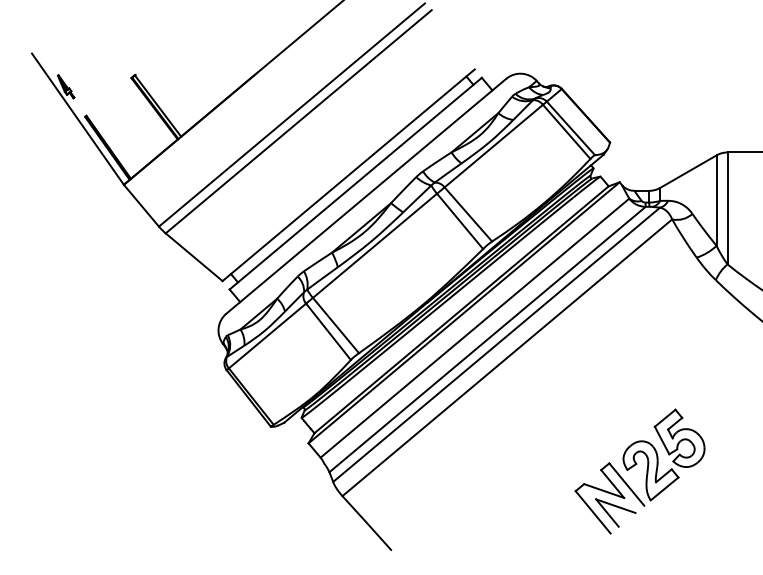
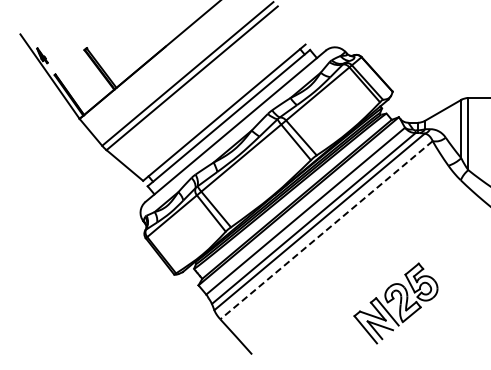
line: (507, 358) -> (326, 230), solid -> dashed
part: (639, 471) -> (395, 303), moved

